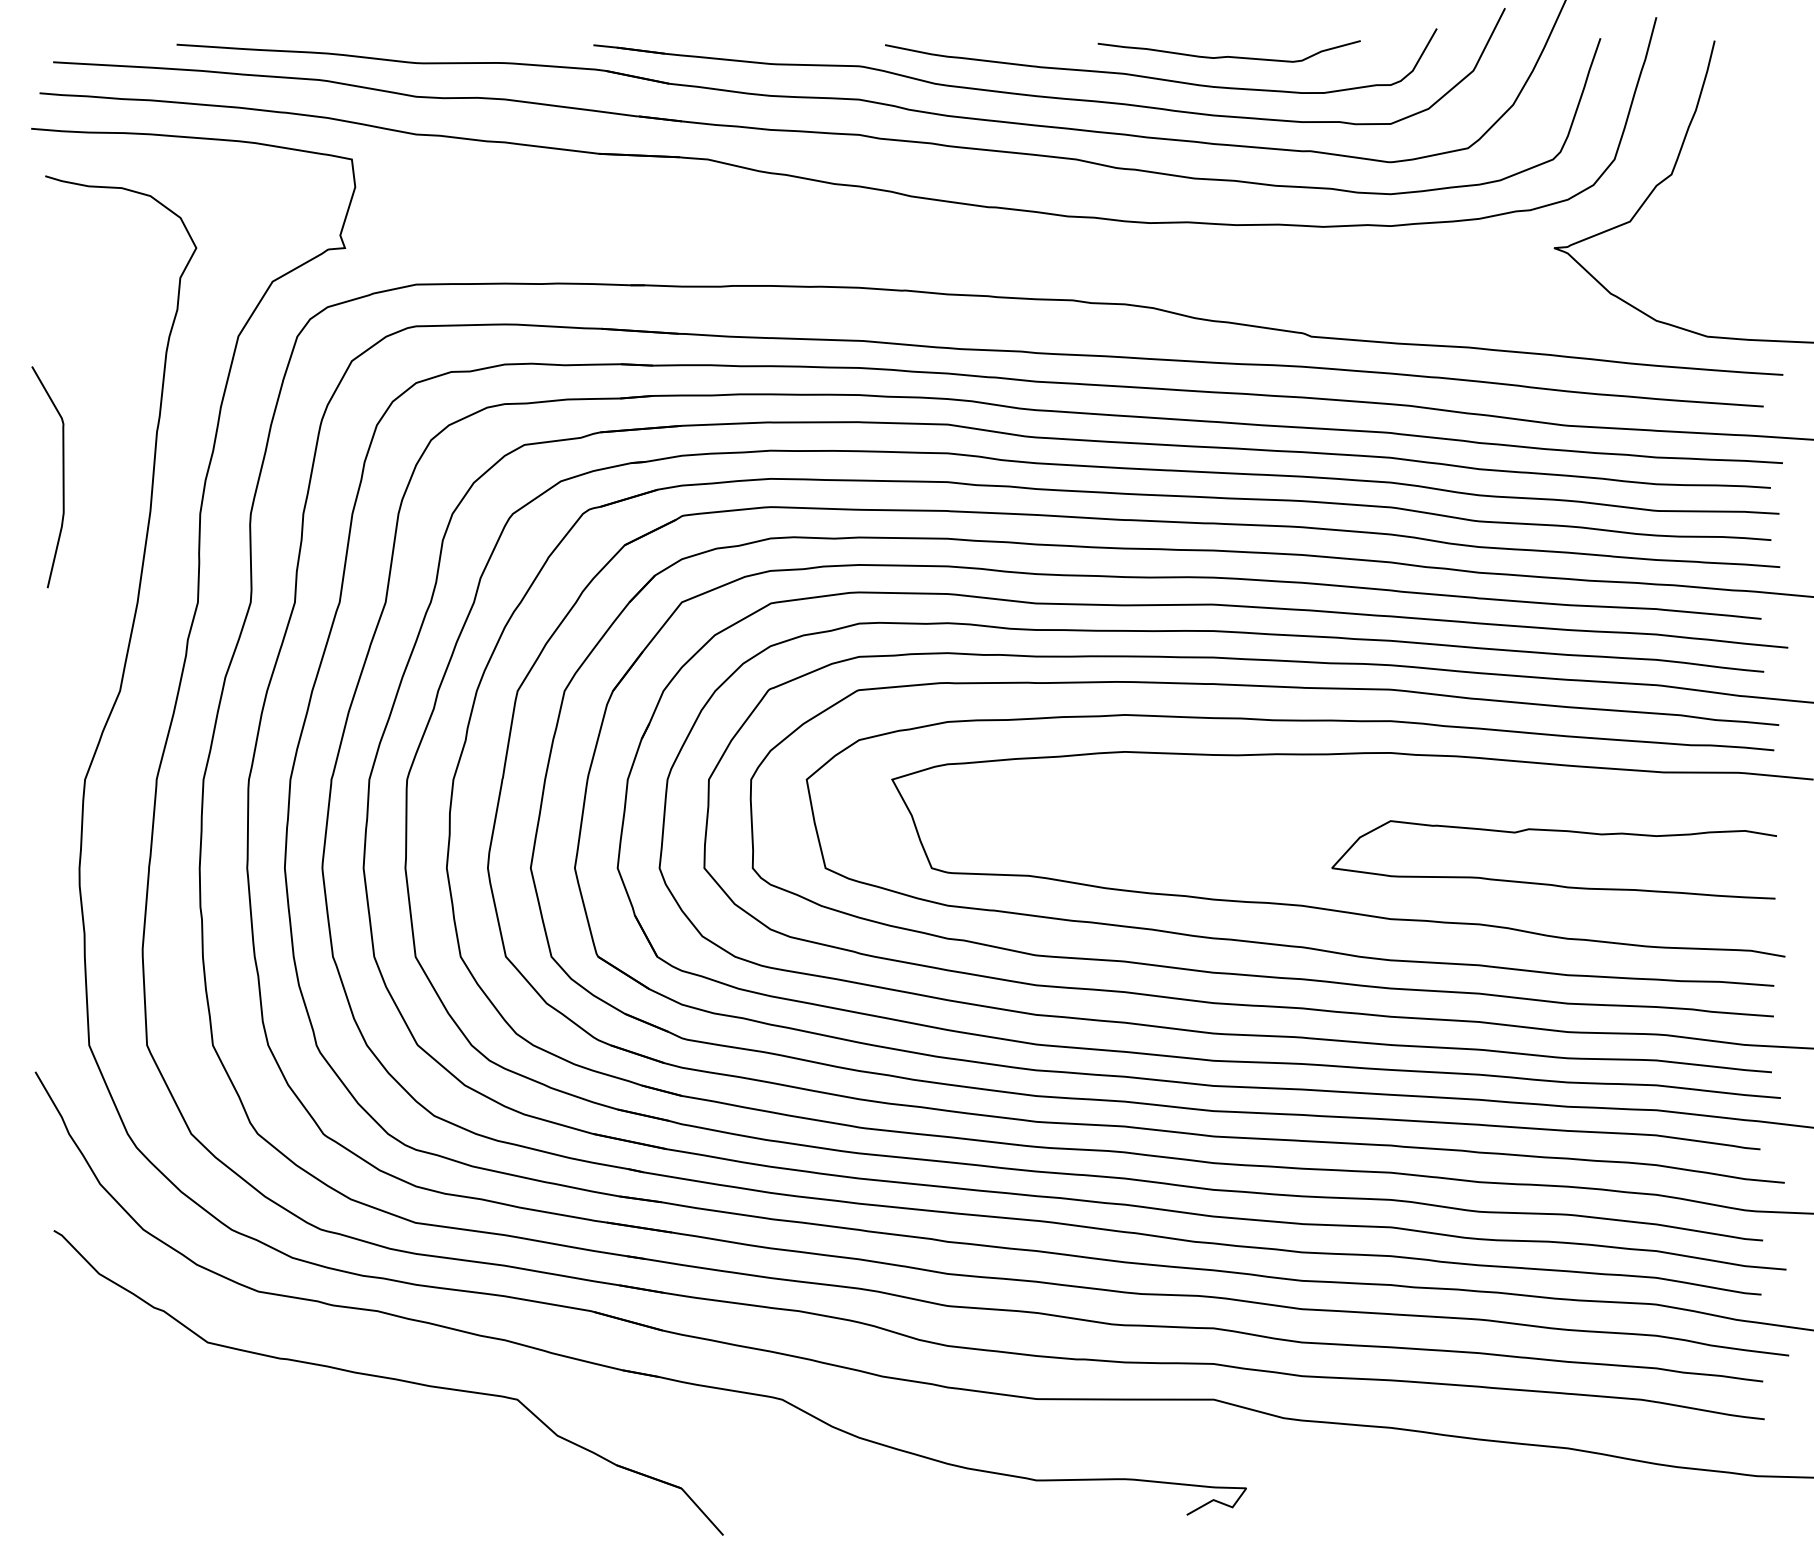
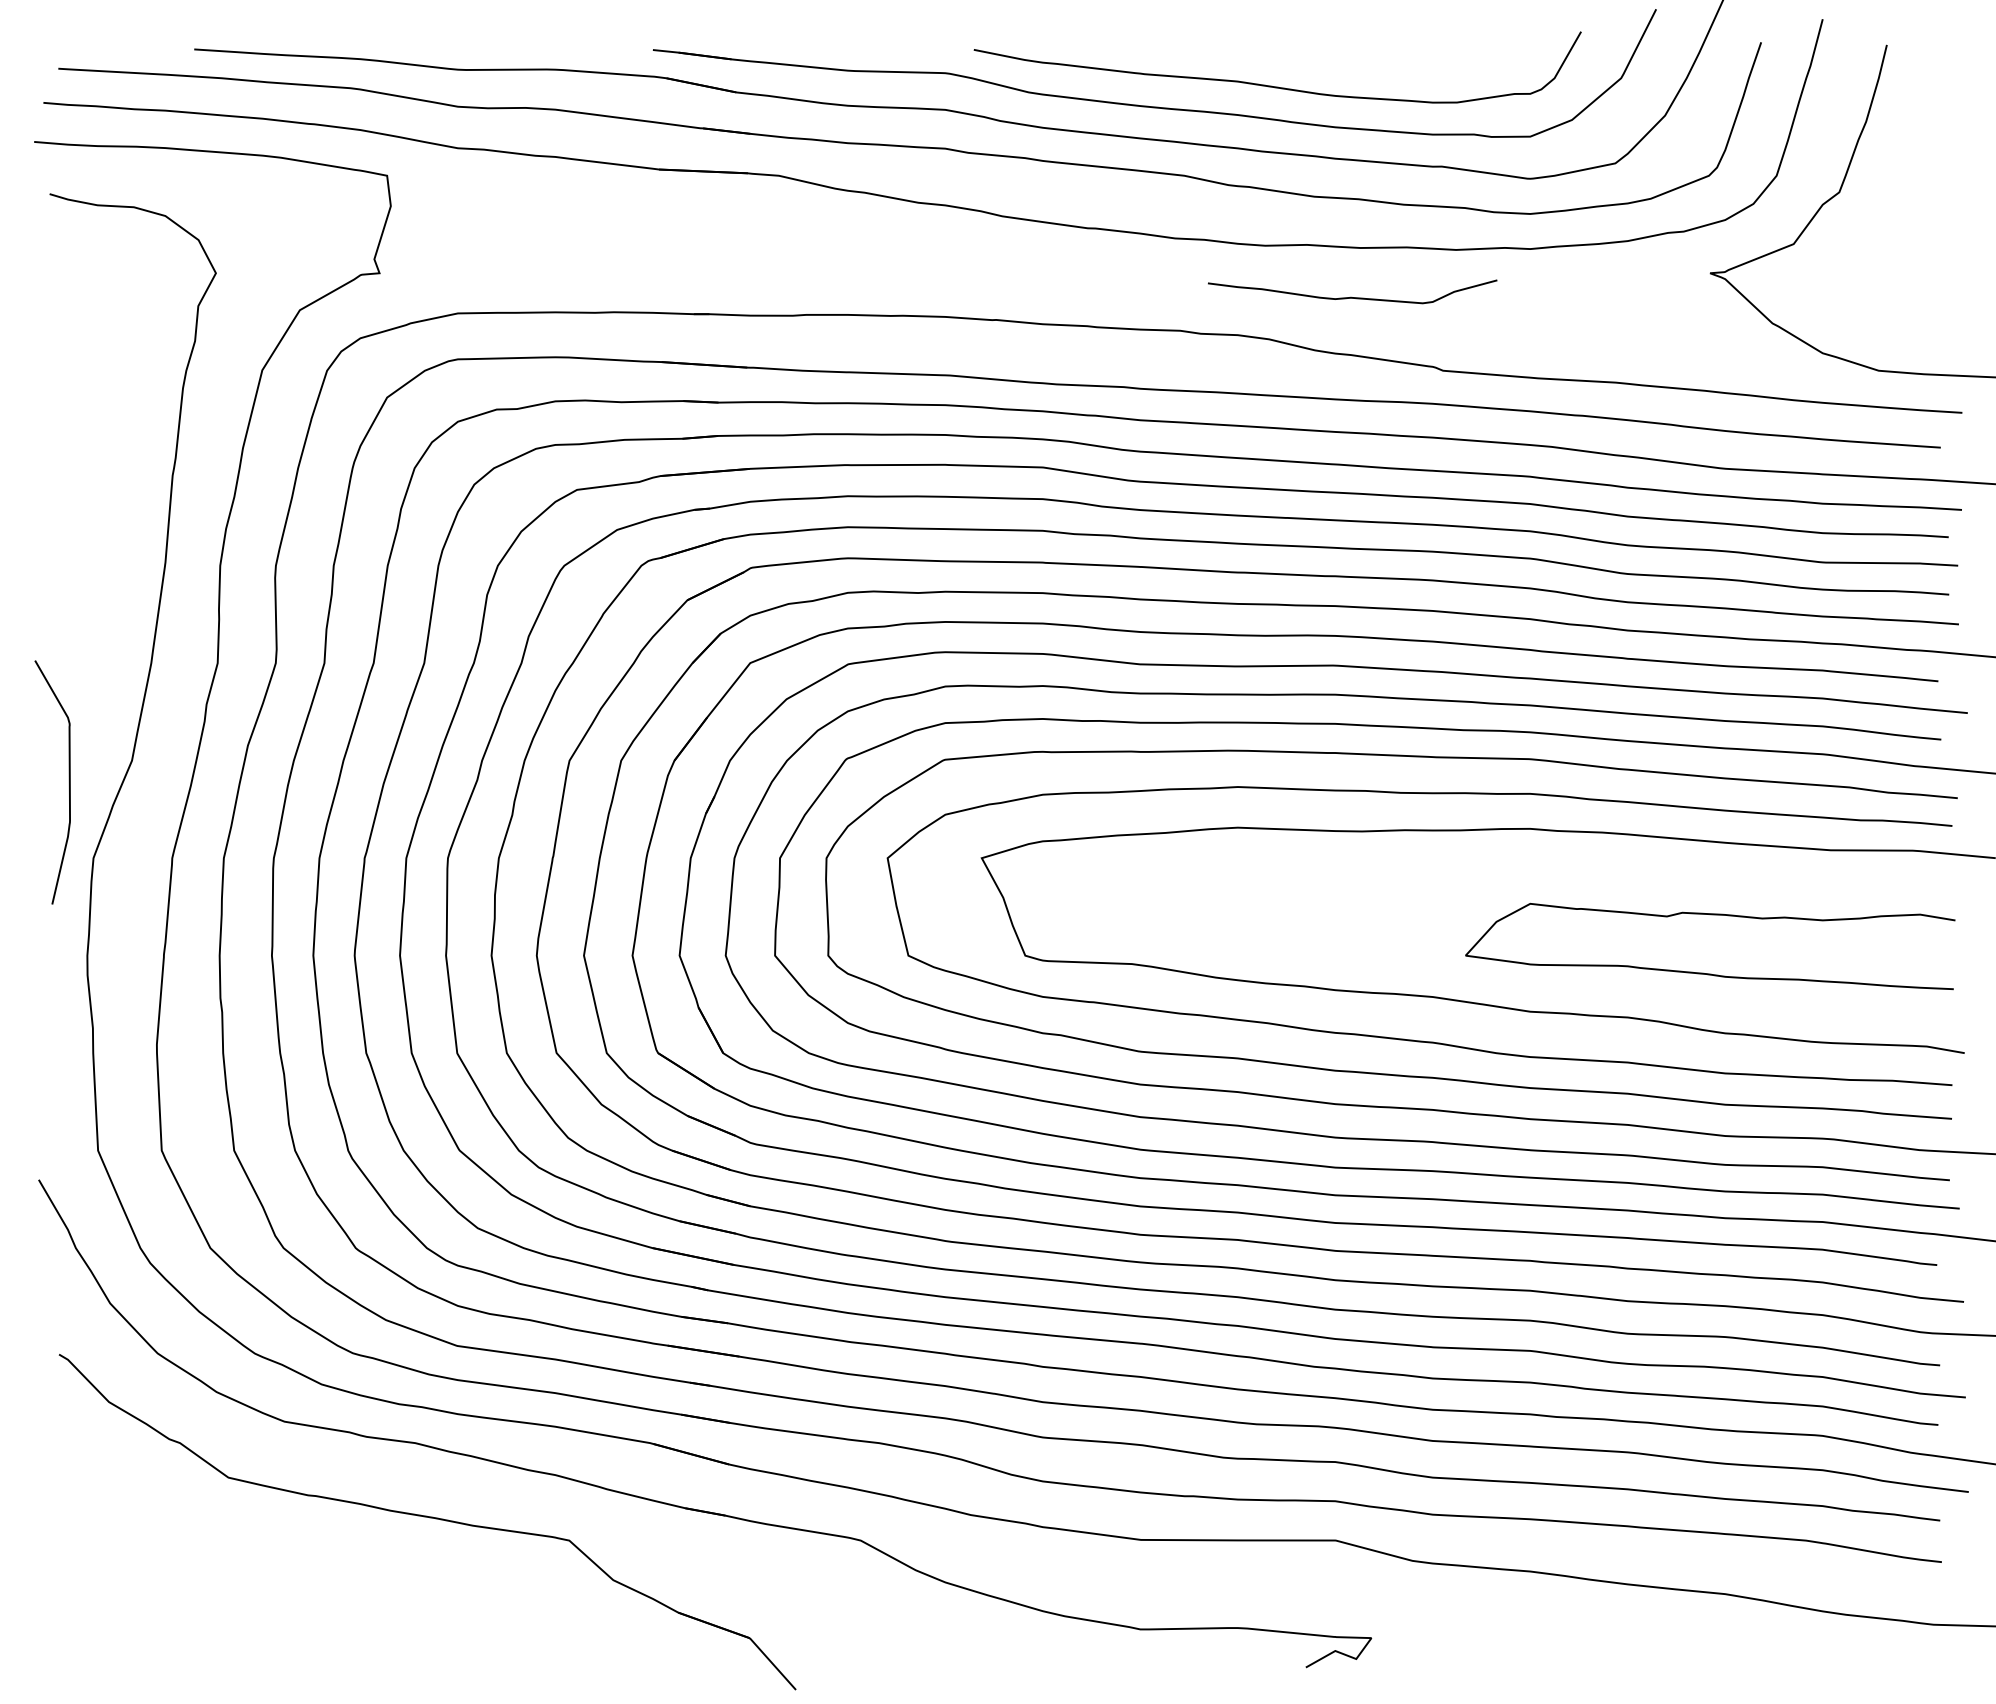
curve: (1228, 55) -> (1351, 296), moved
curve: (62, 477) -> (68, 782), moved

